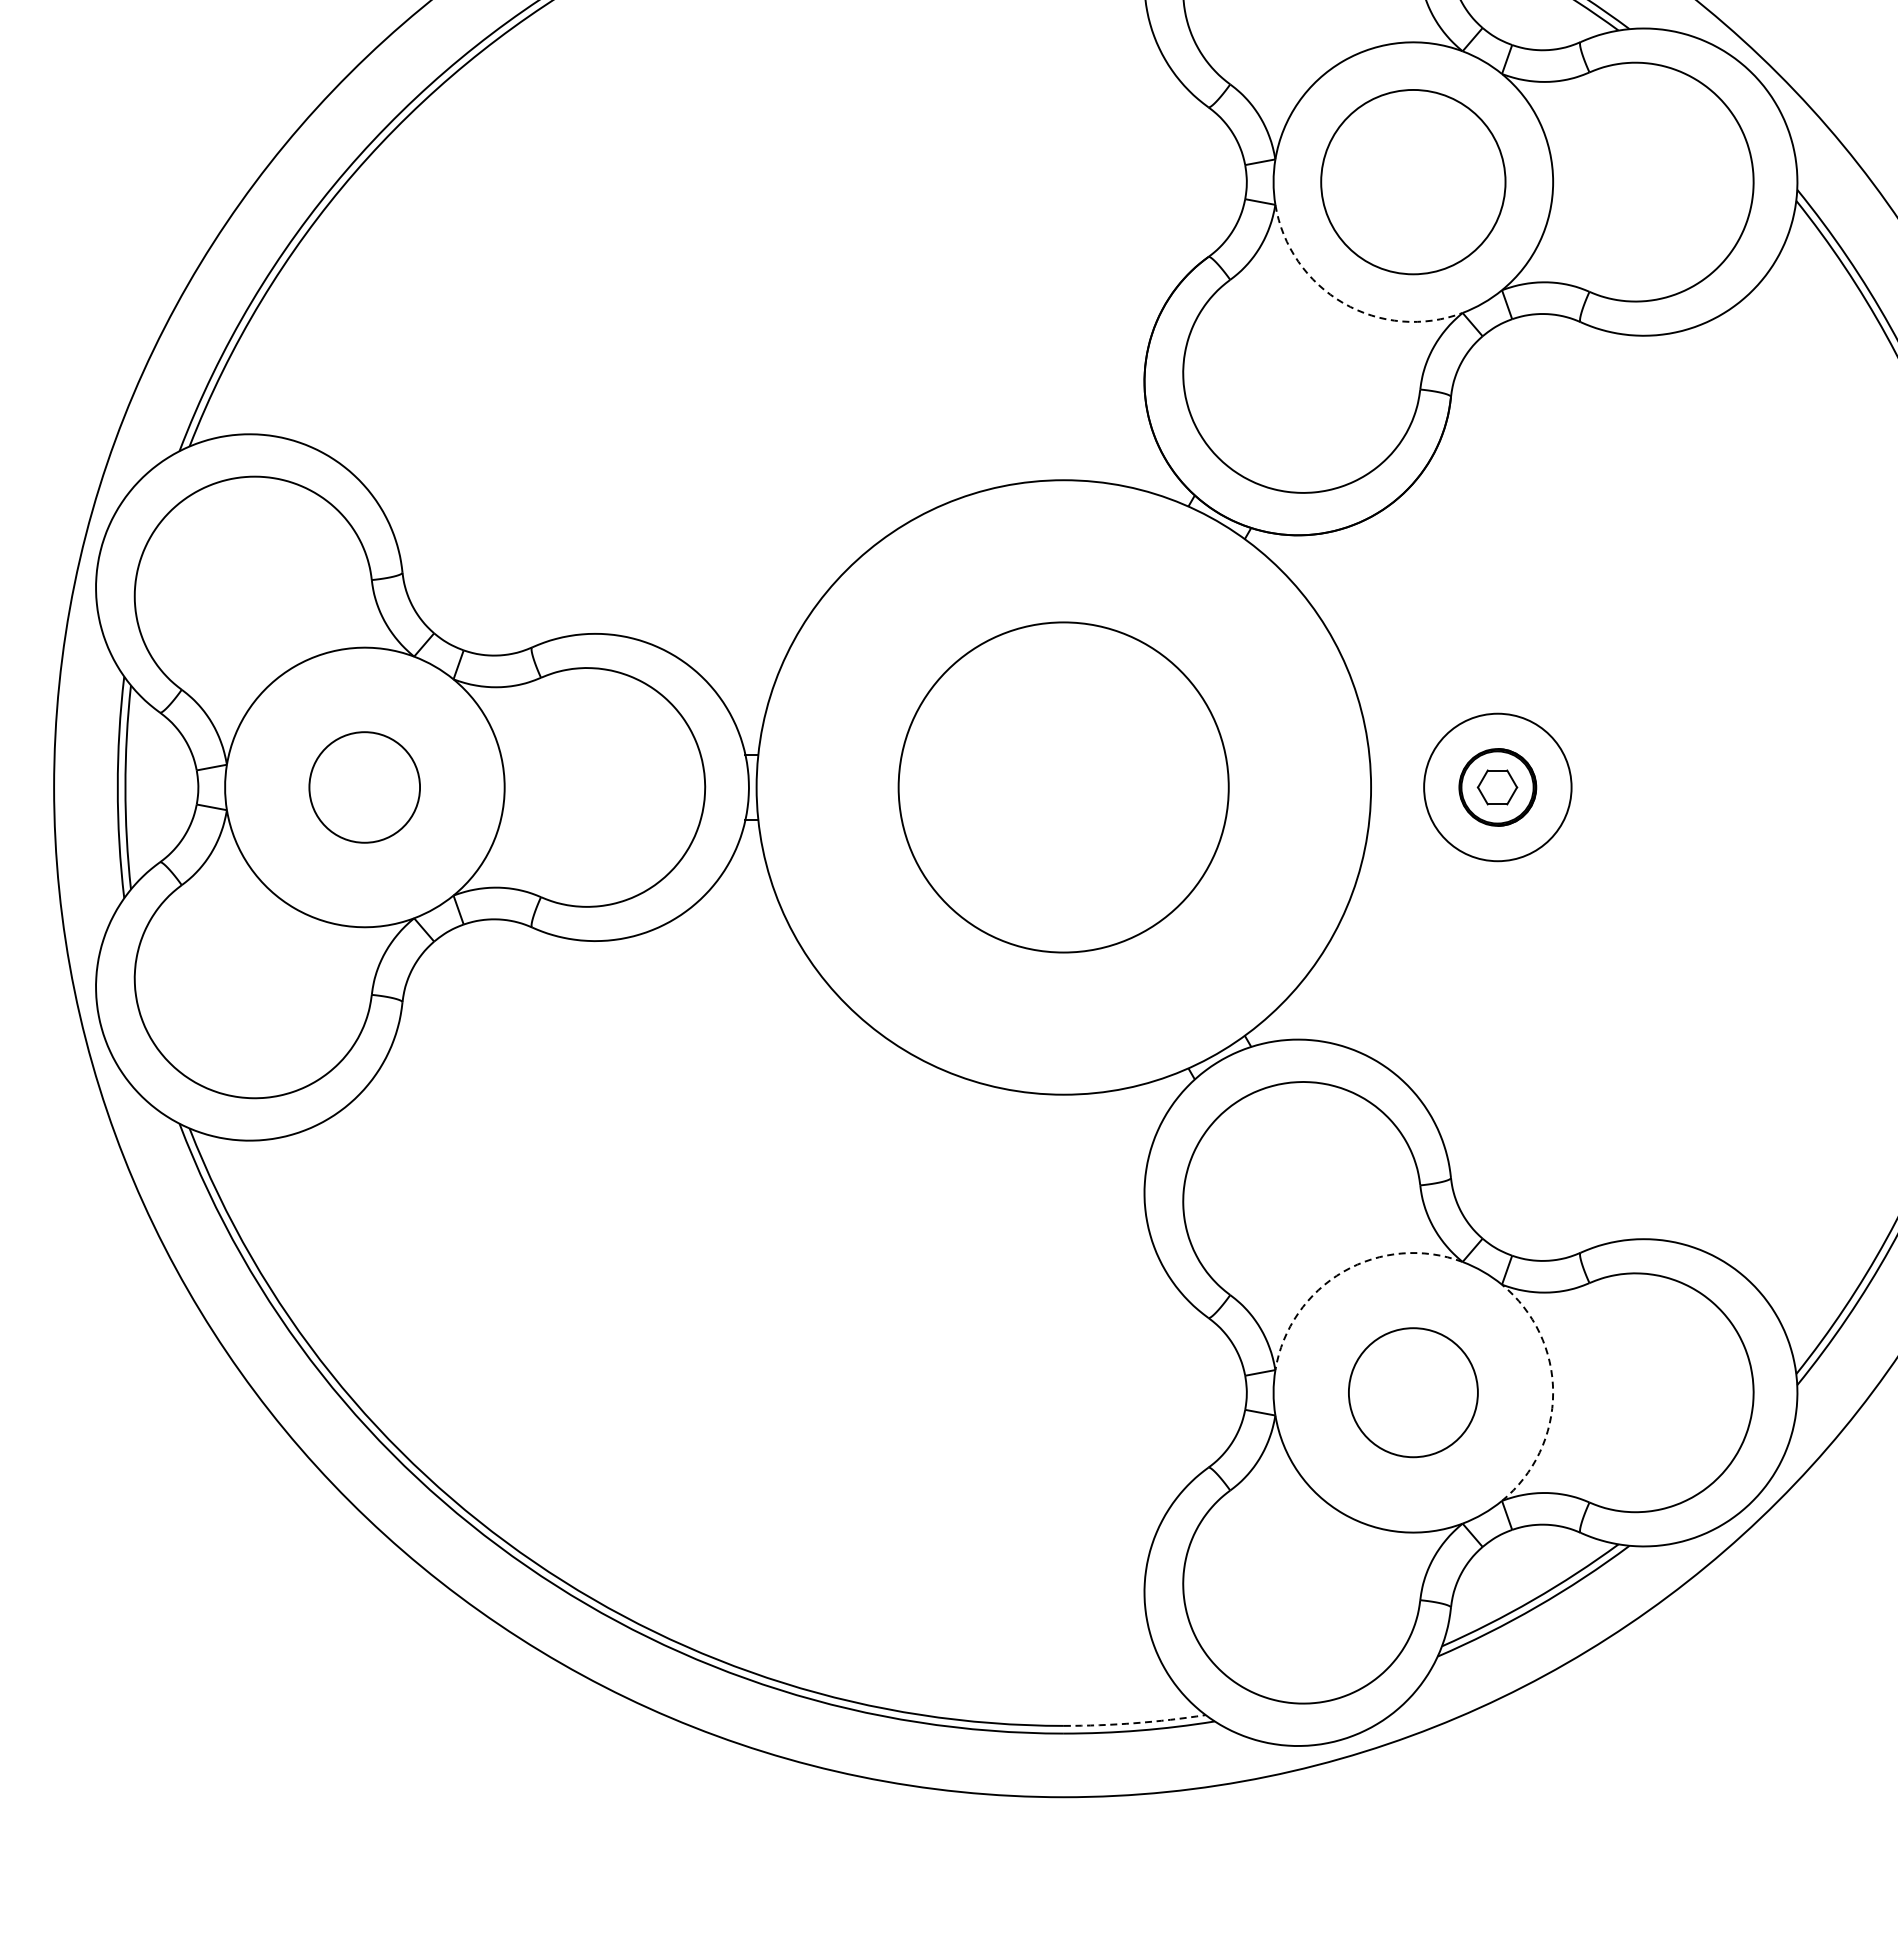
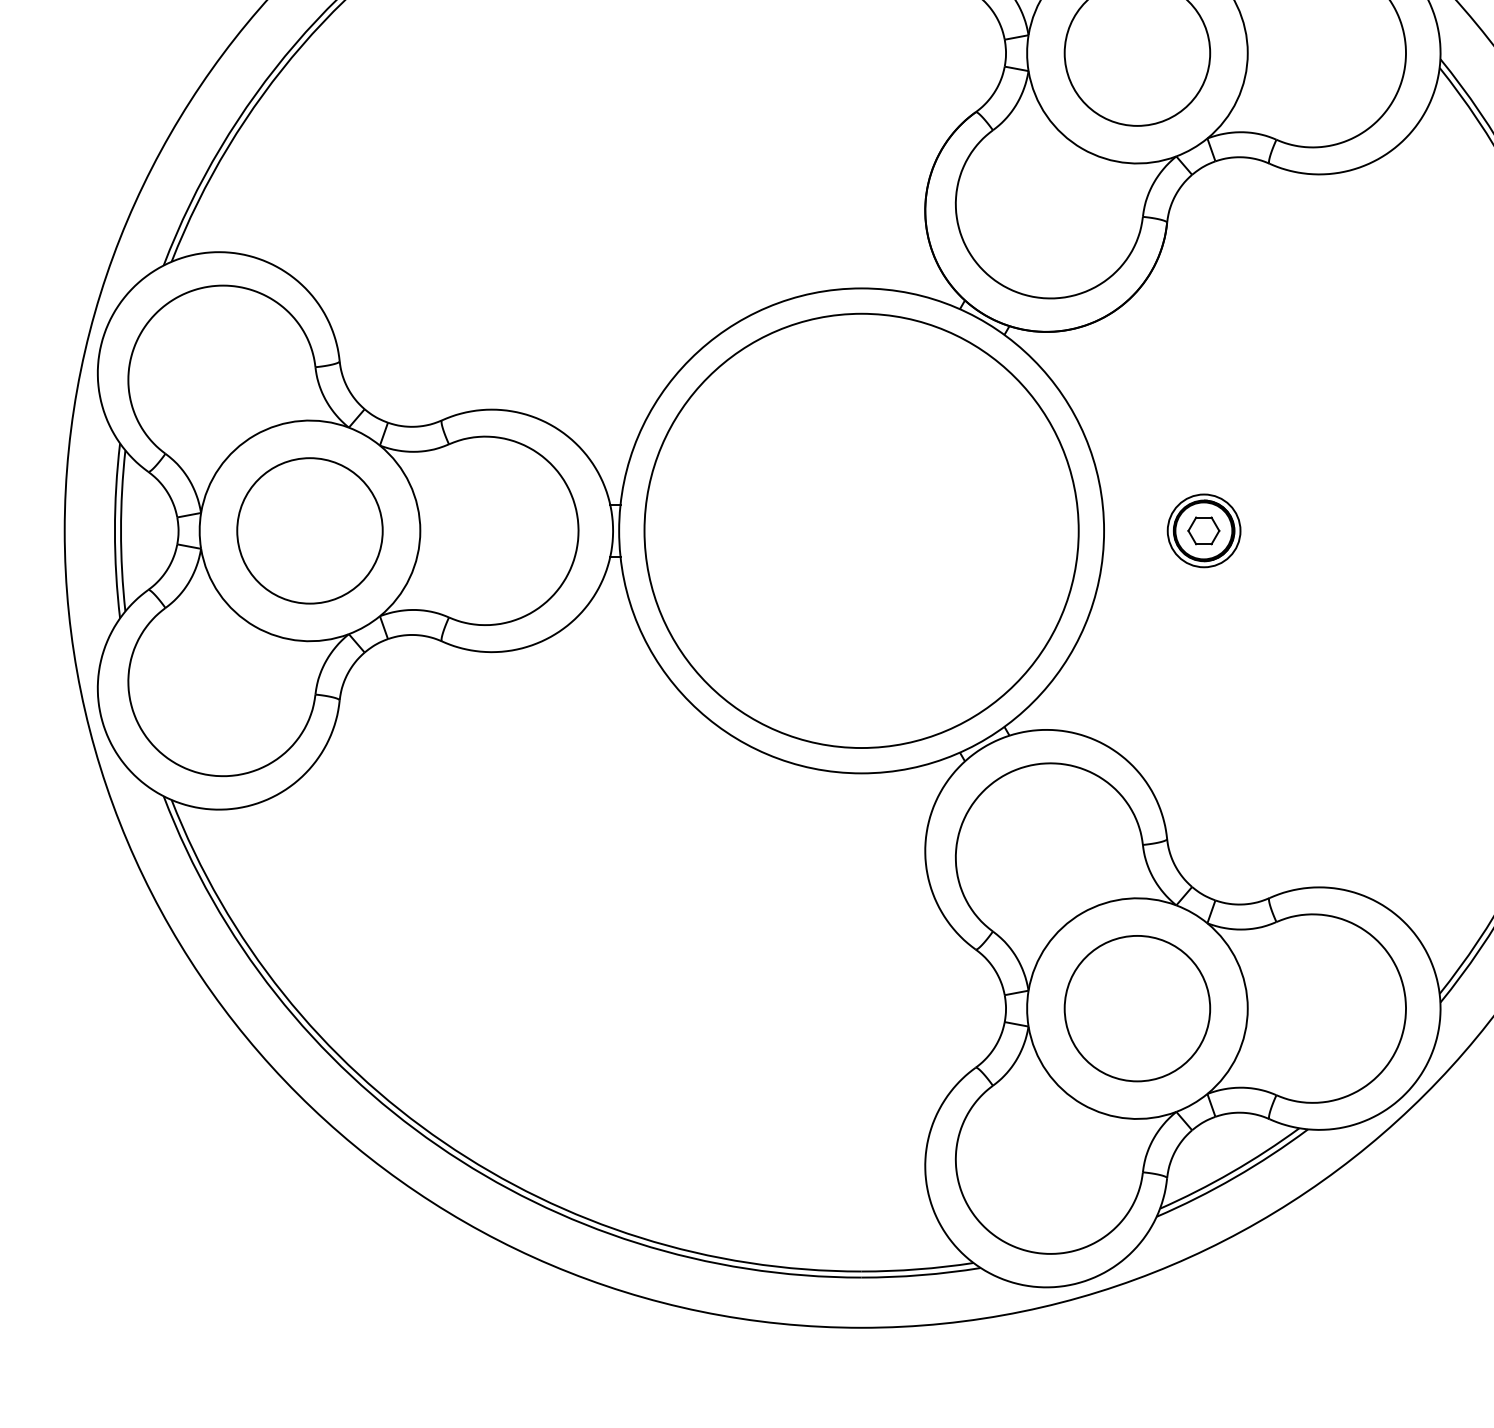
arc: (1343, 303) -> (1082, 148), dashed -> solid
circle: (364, 787) -> (309, 530), size x1.67
circle: (1063, 787) -> (861, 530), size x1.67
circle: (1497, 787) -> (1203, 530), size x0.62
arc: (1343, 1271) -> (1082, 912), dashed -> solid
circle: (1413, 1392) -> (1137, 1008), size x1.43
arc: (1553, 1392) -> (1248, 1008), dashed -> solid
arc: (1134, 1723) -> (917, 1269), dashed -> solid

